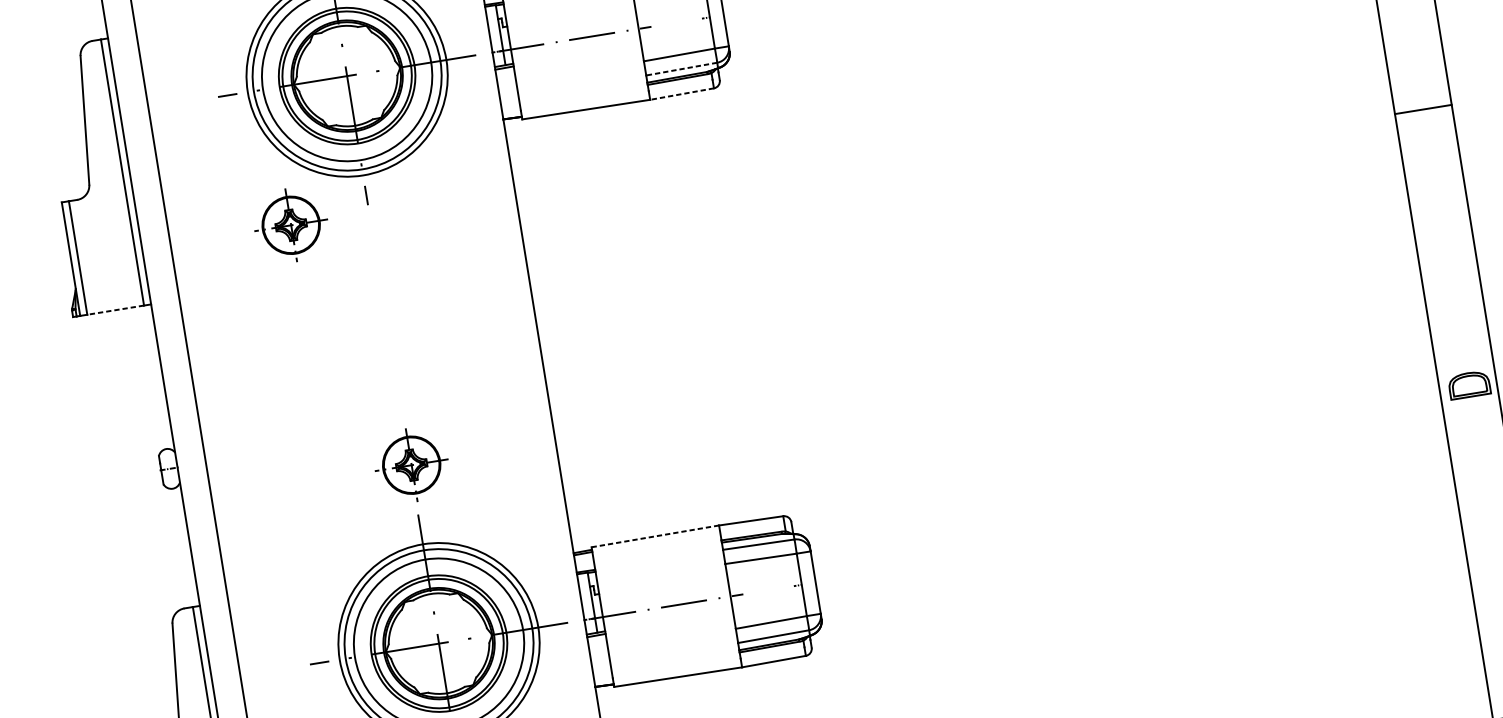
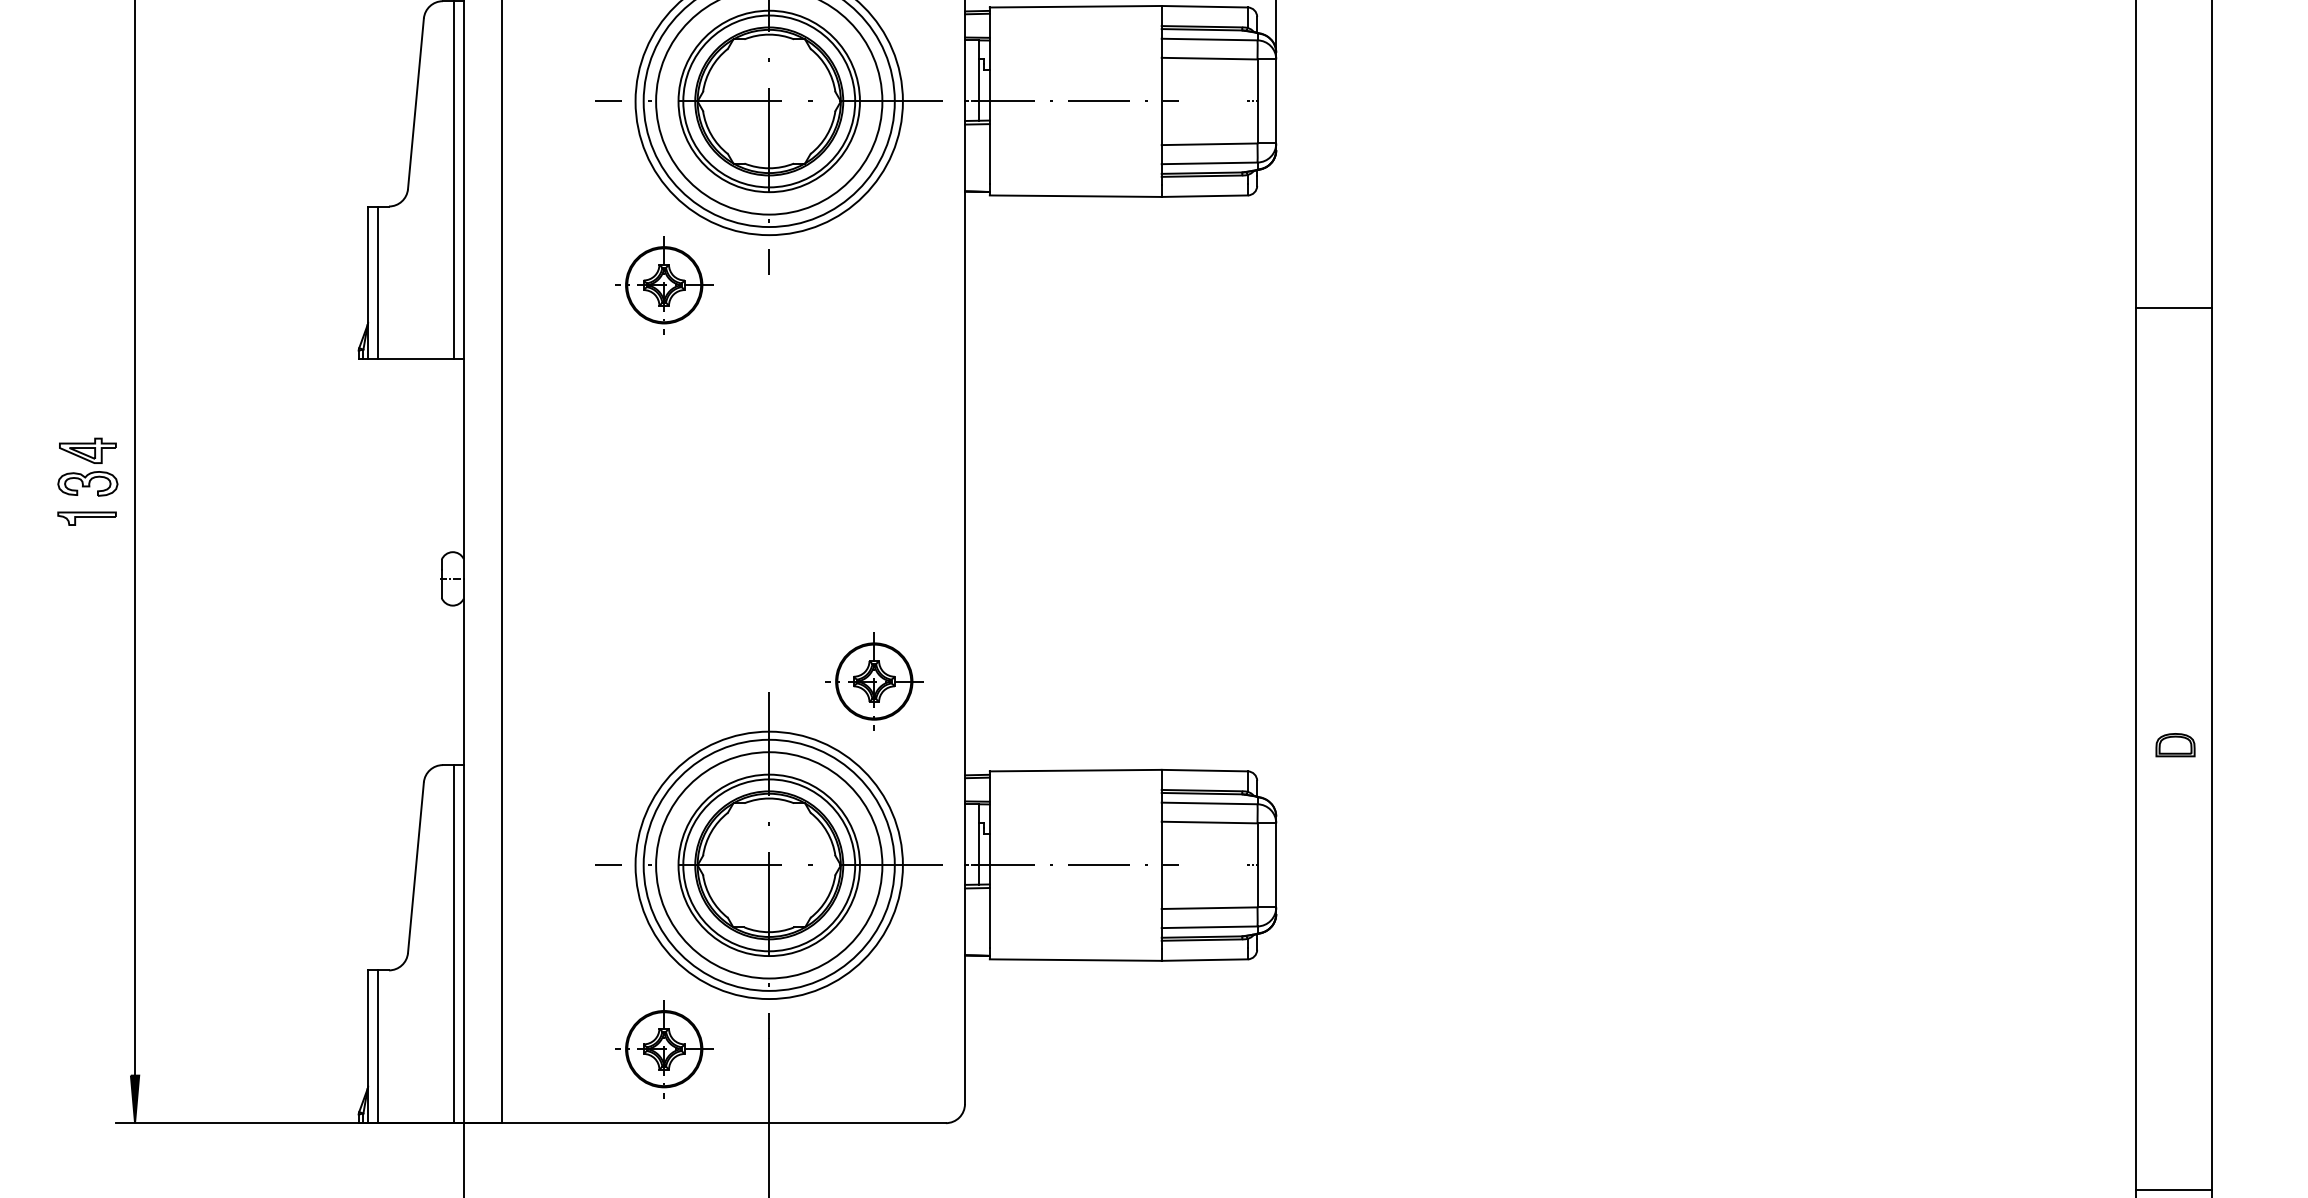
line: (681, 69) -> (1209, 163), dashed -> solid
line: (681, 94) -> (1204, 196), dashed -> solid
line: (1423, 109) -> (2173, 307), moved
line: (115, 310) -> (415, 359), dashed -> solid
part: (1469, 385) -> (2175, 745), size x0.71
part: (411, 465) -> (874, 681), moved
line: (655, 536) -> (1075, 770), dashed -> solid

